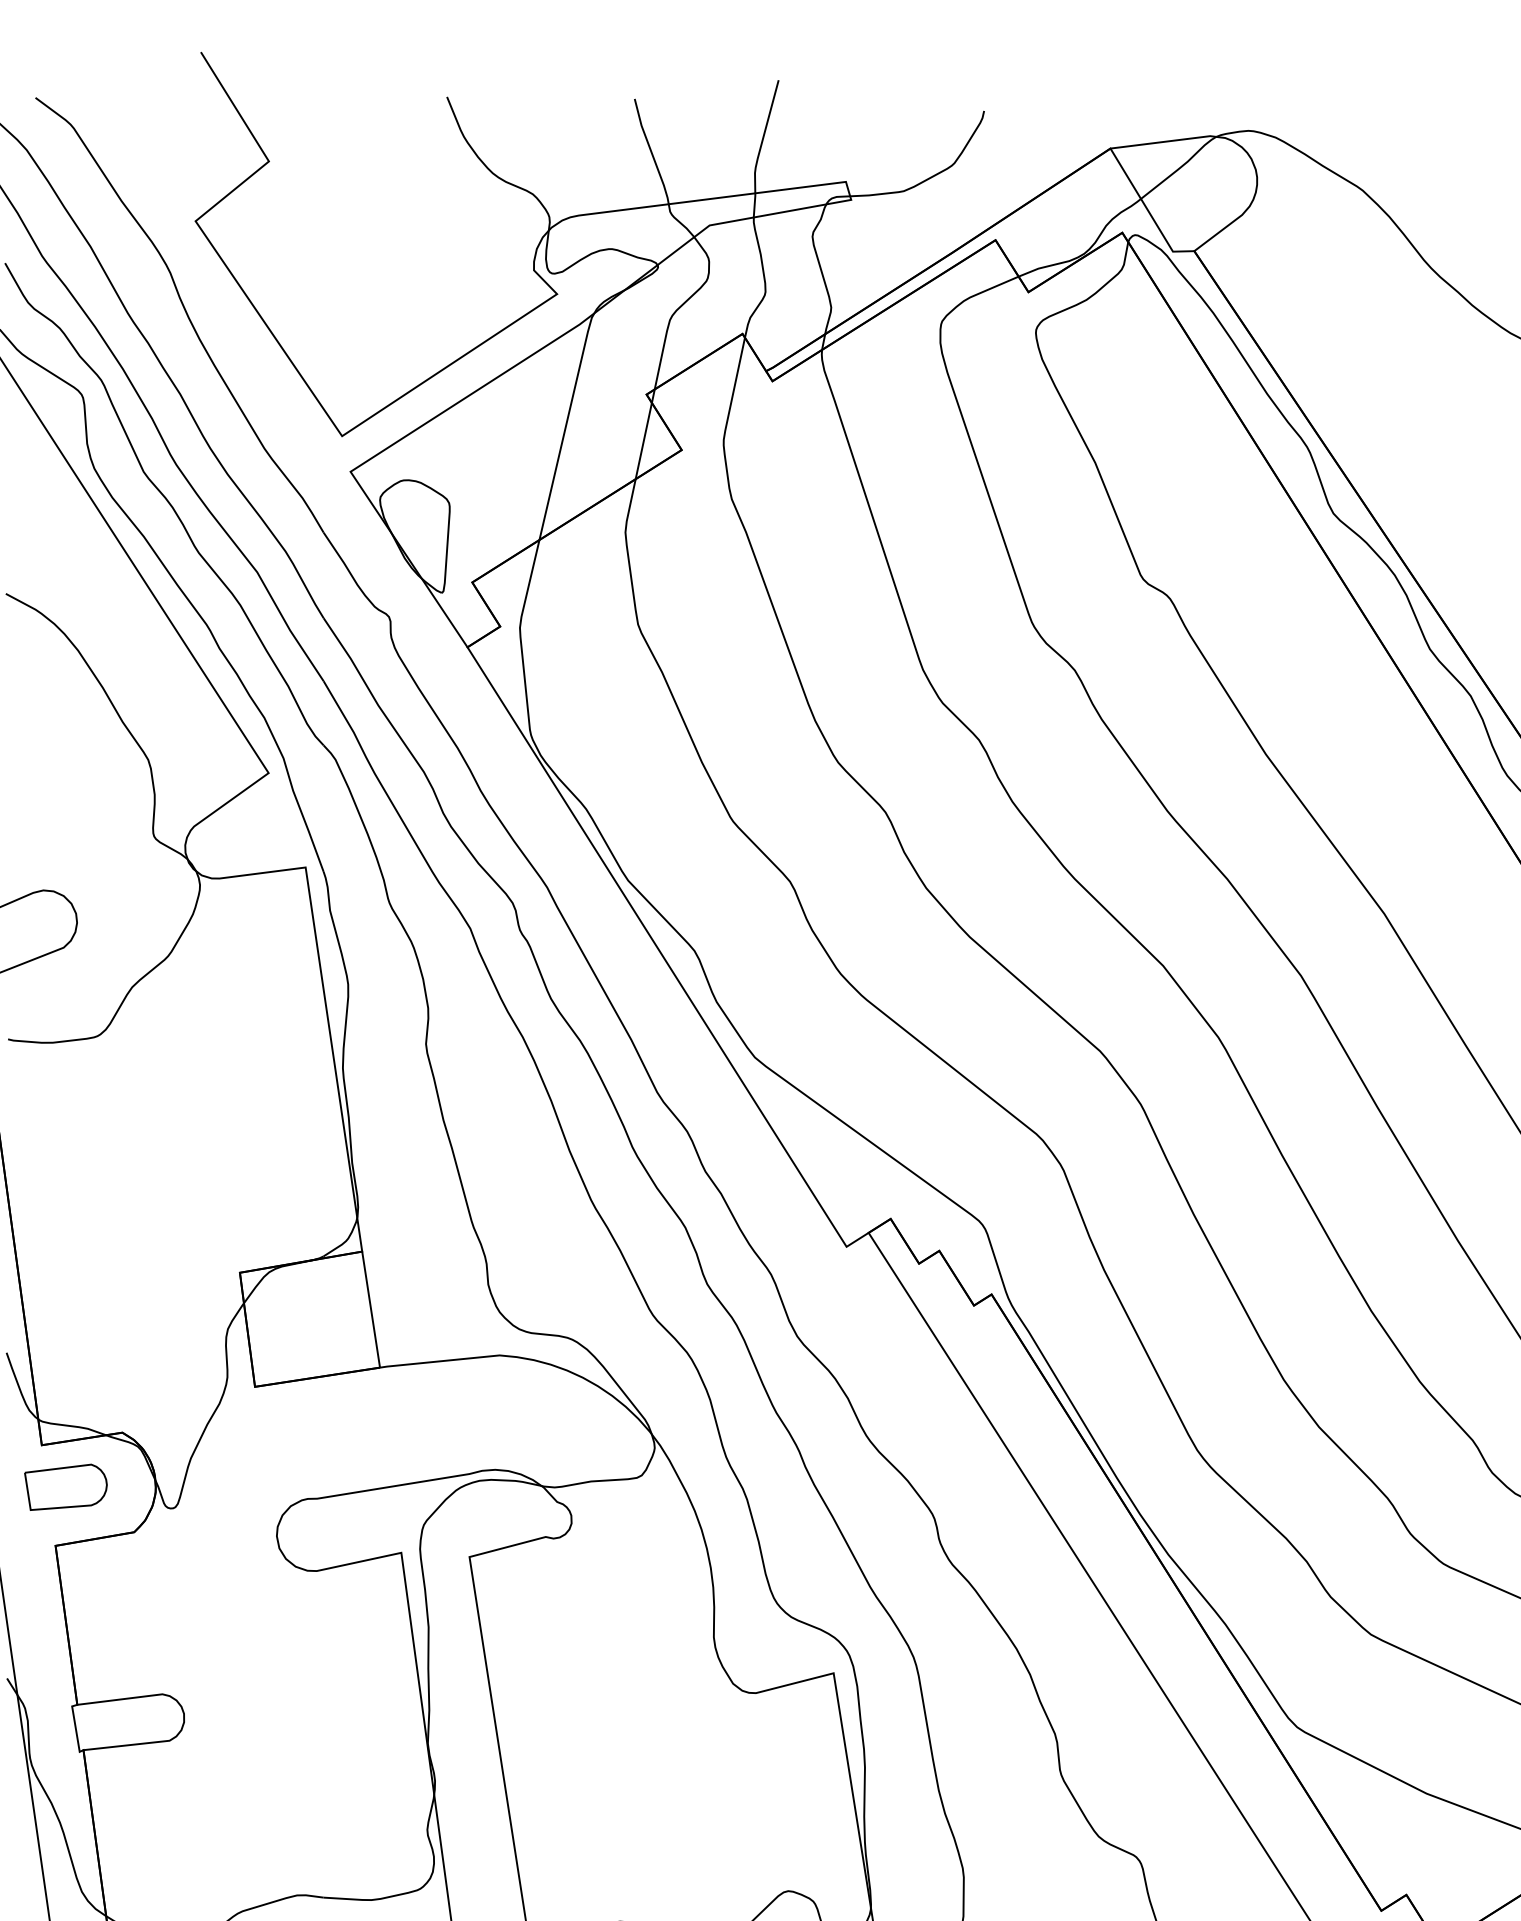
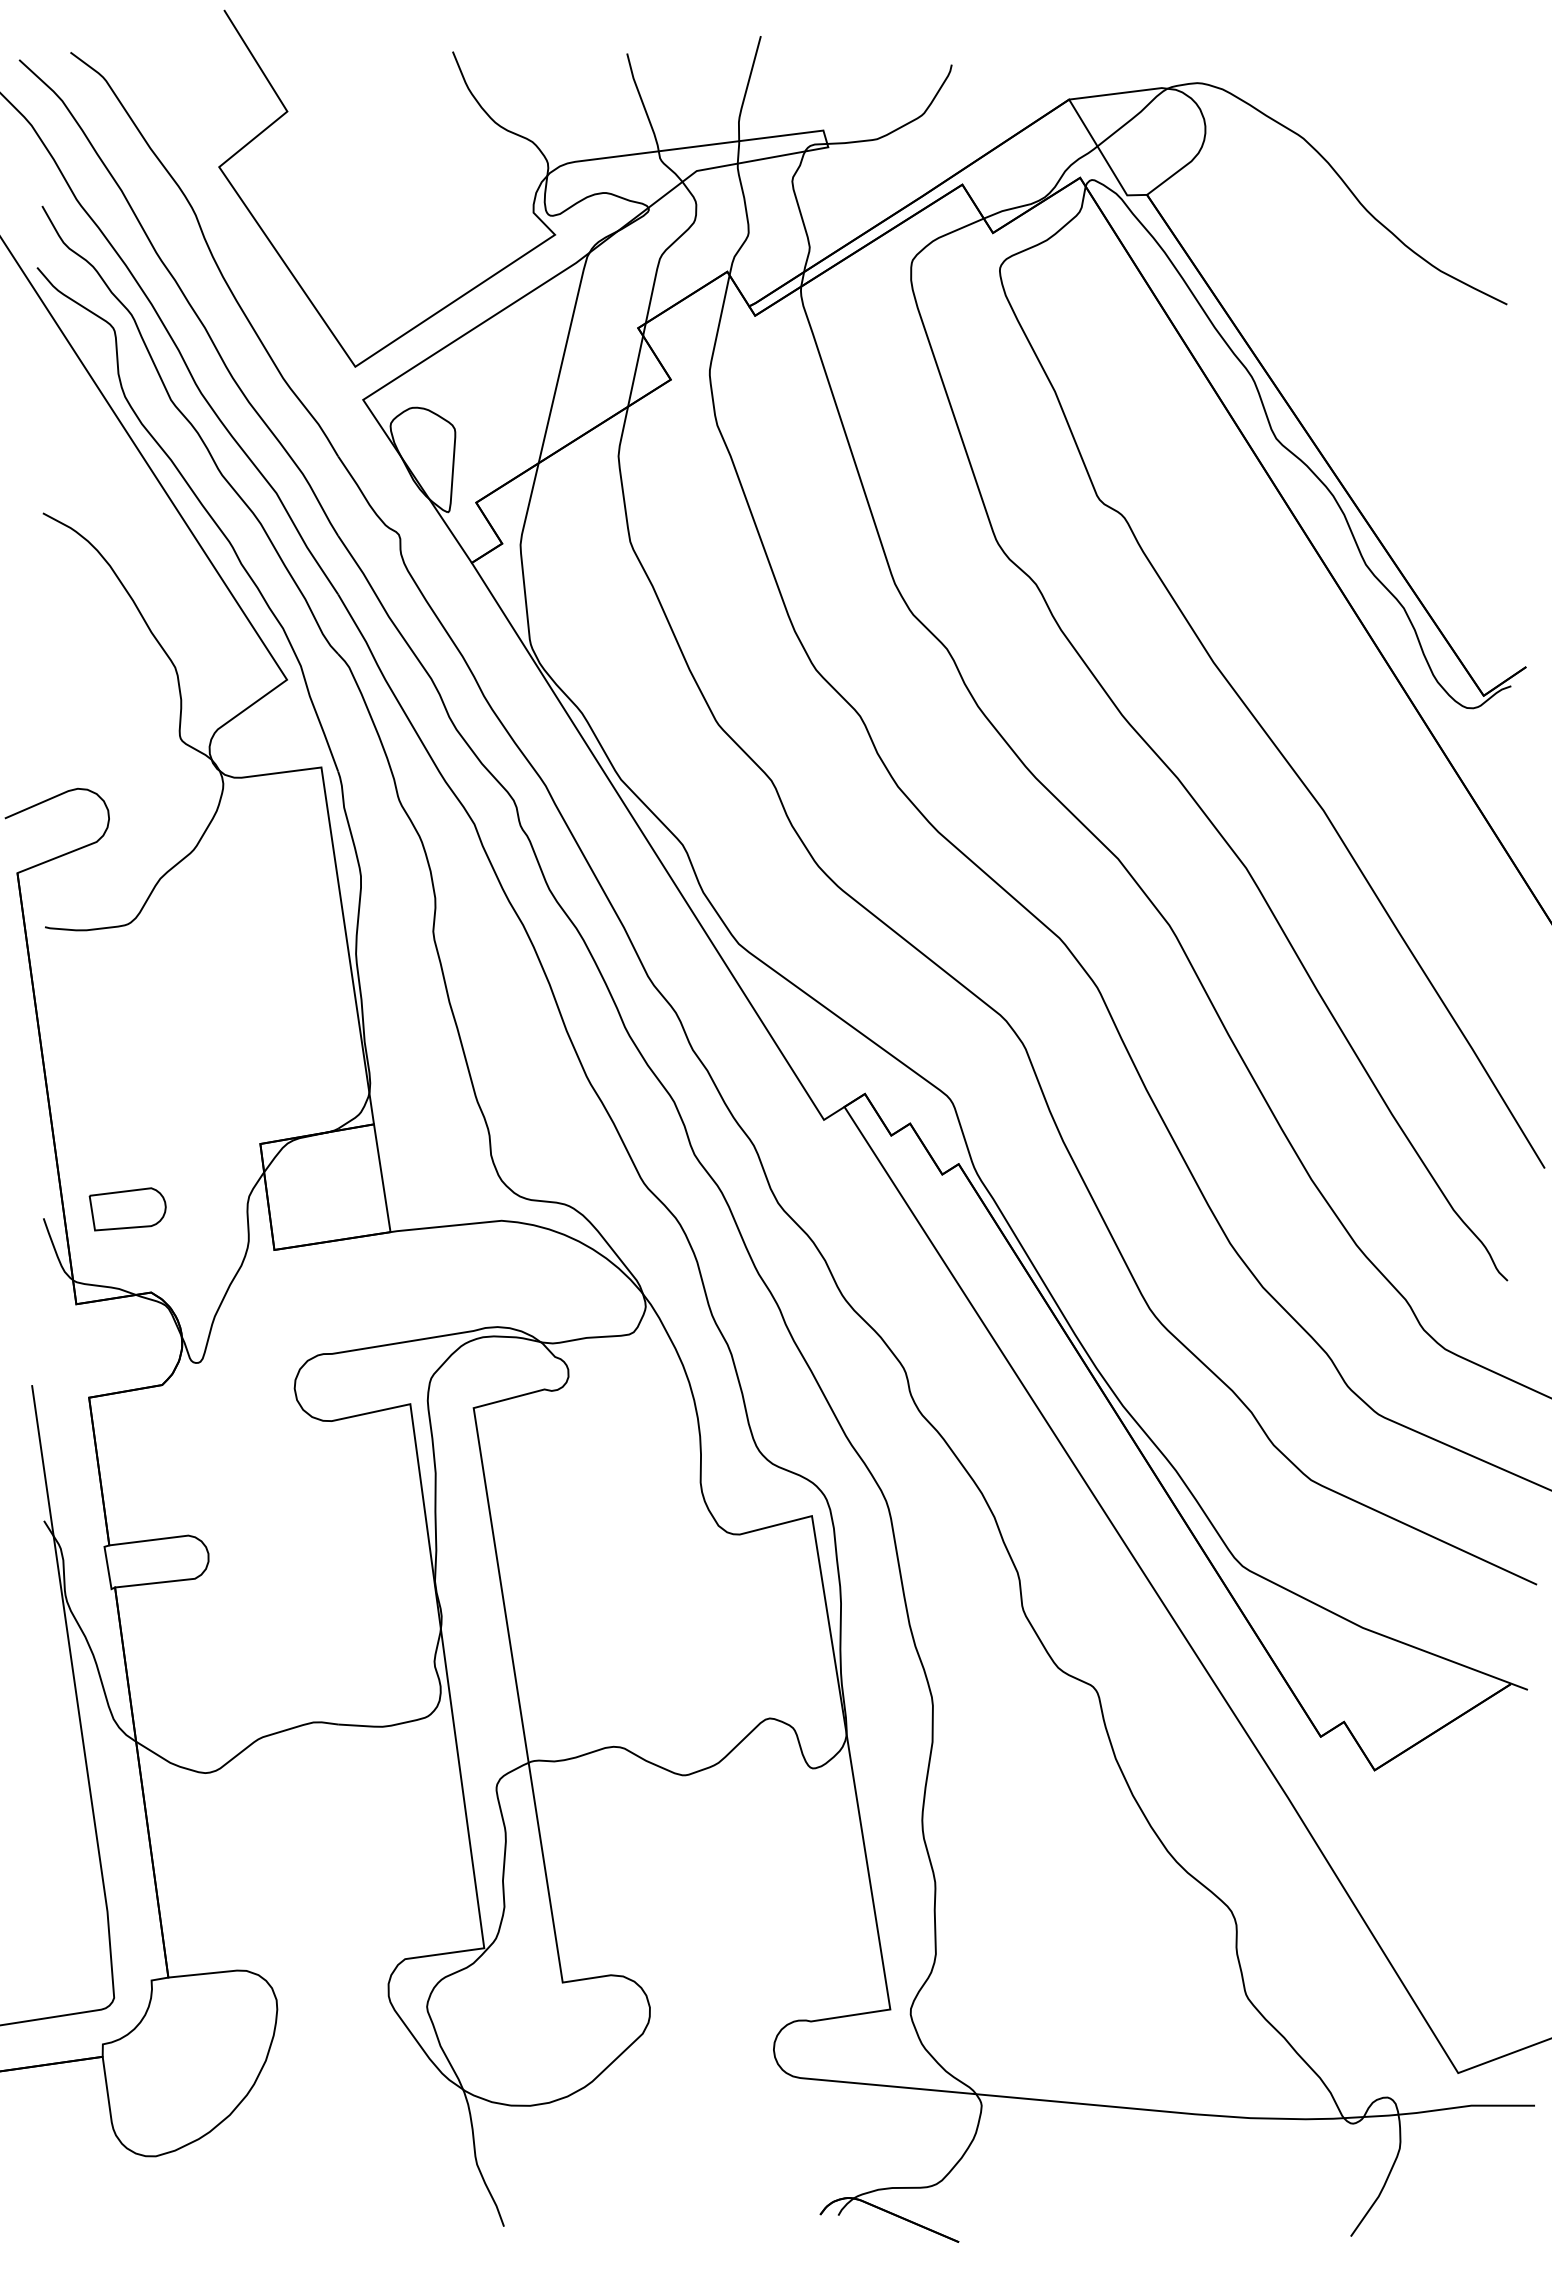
part: (65, 1487) -> (127, 1209), moved

